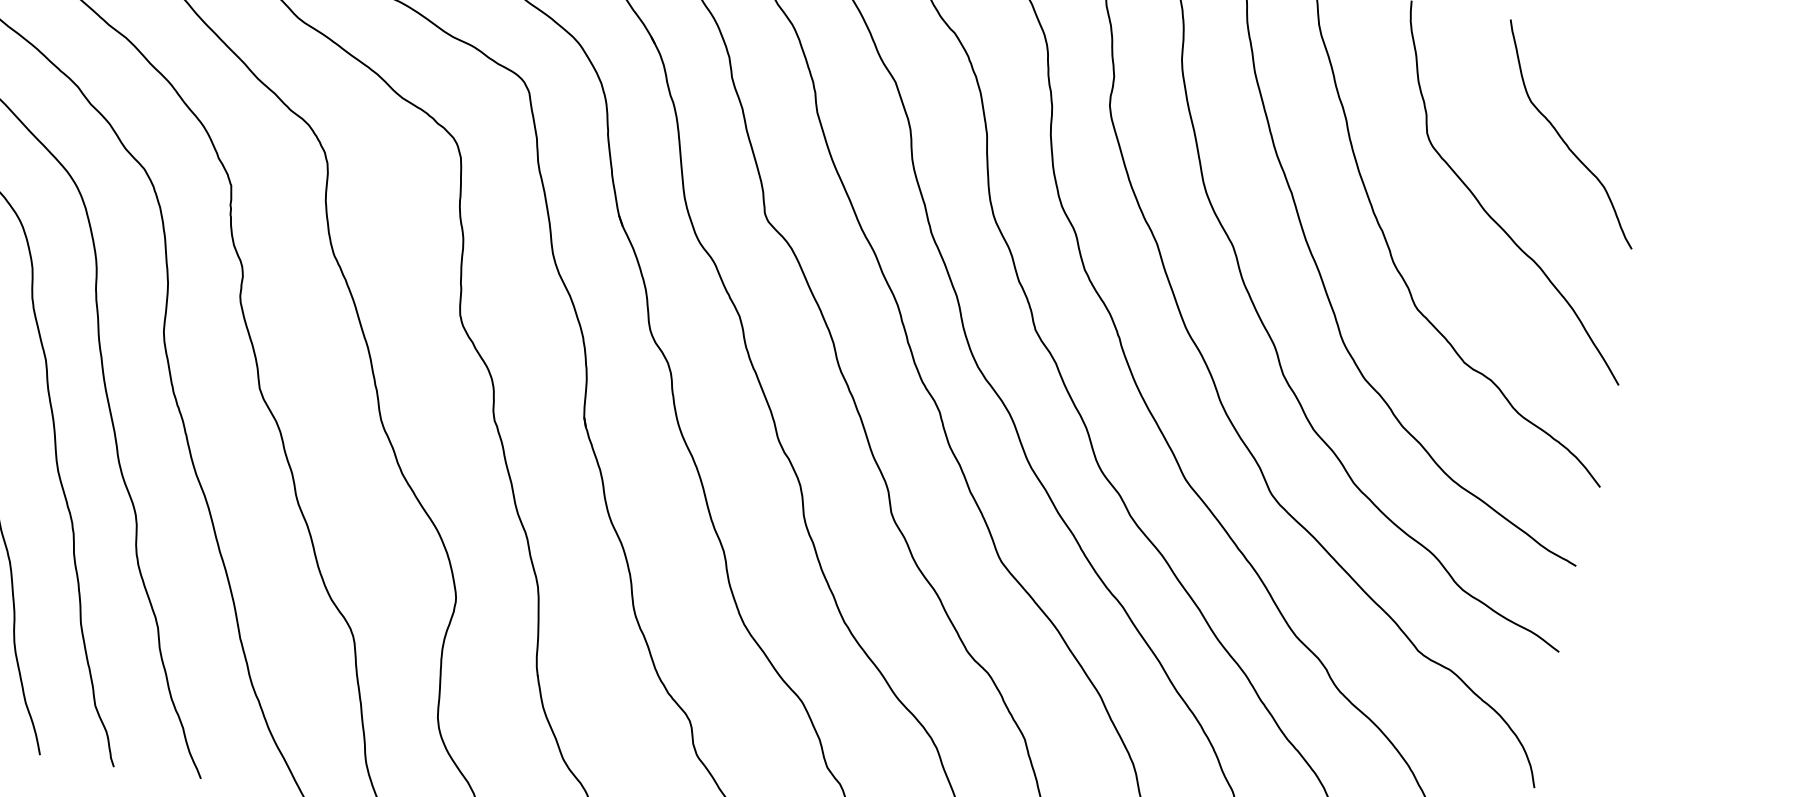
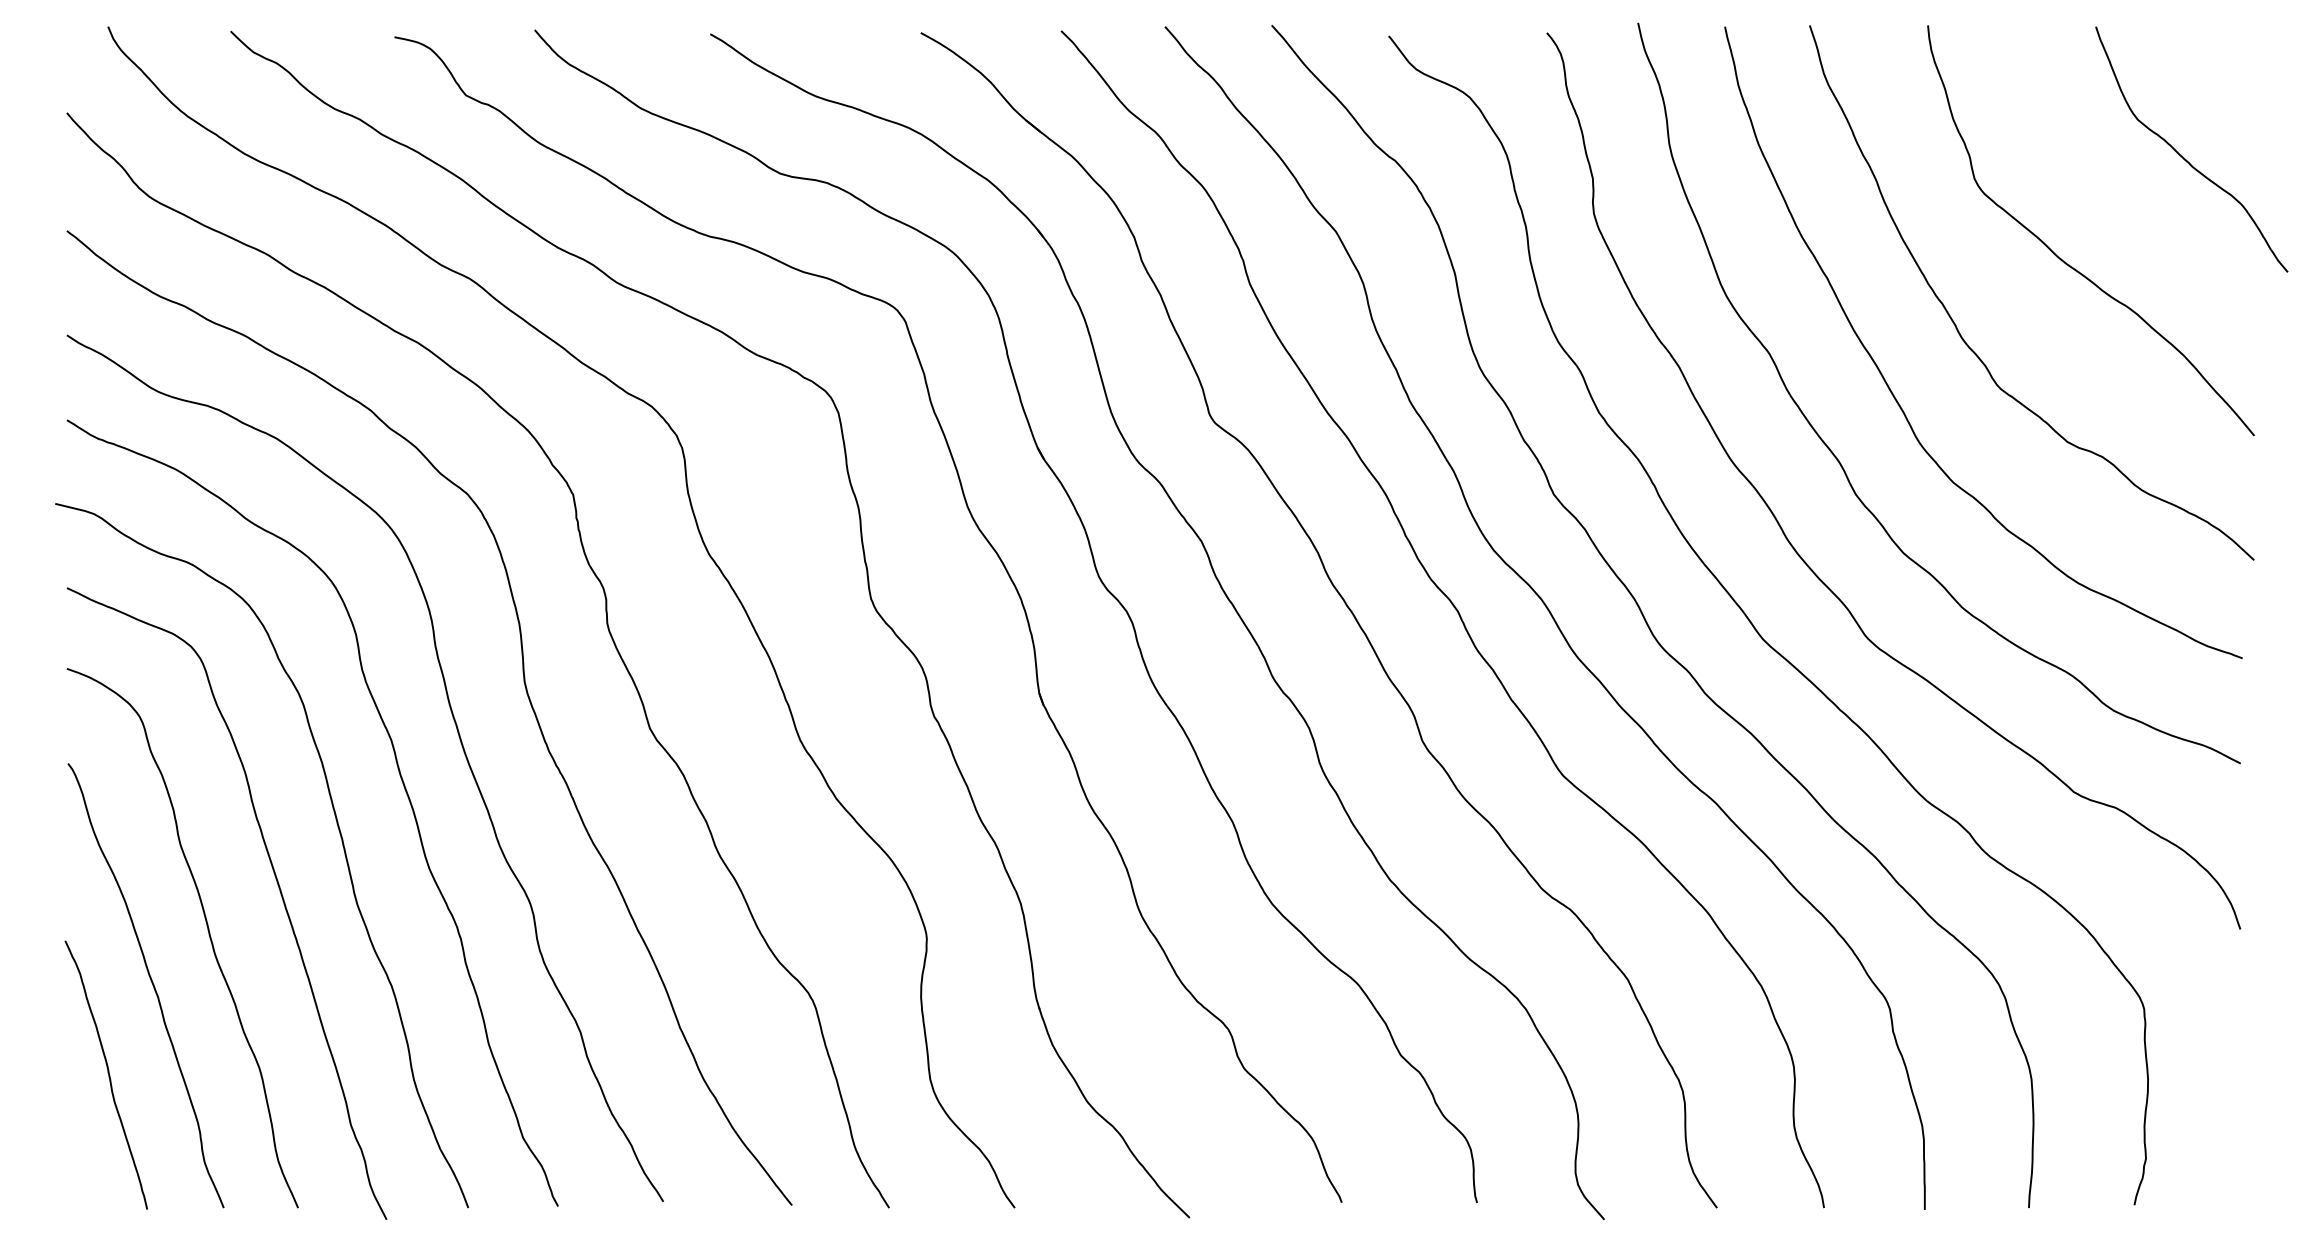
curve: (1563, 138) -> (2183, 156), moved

